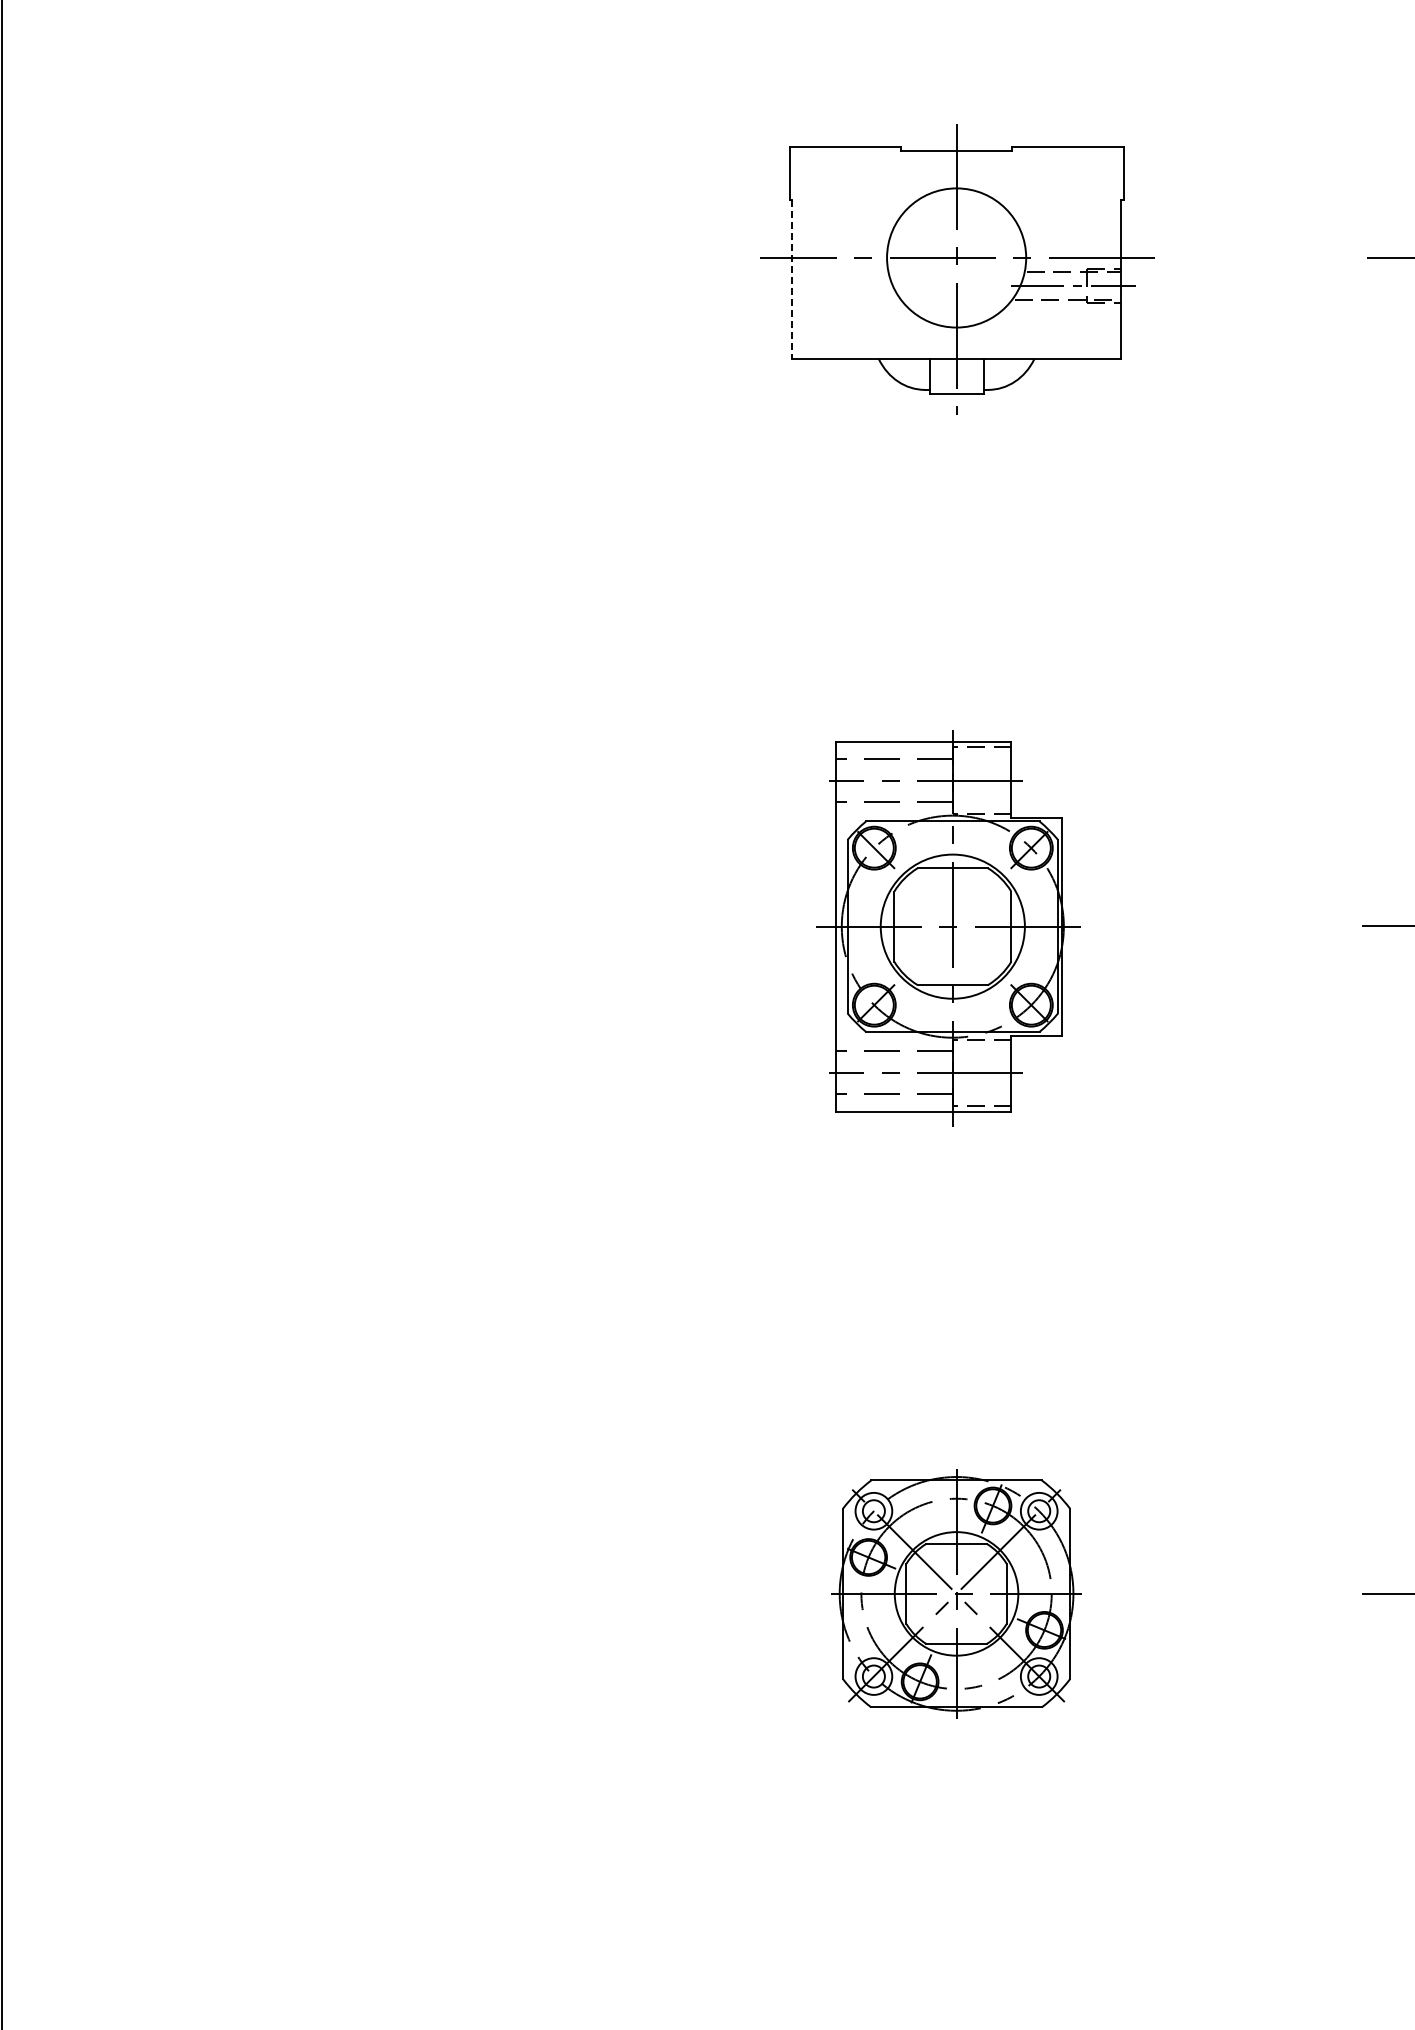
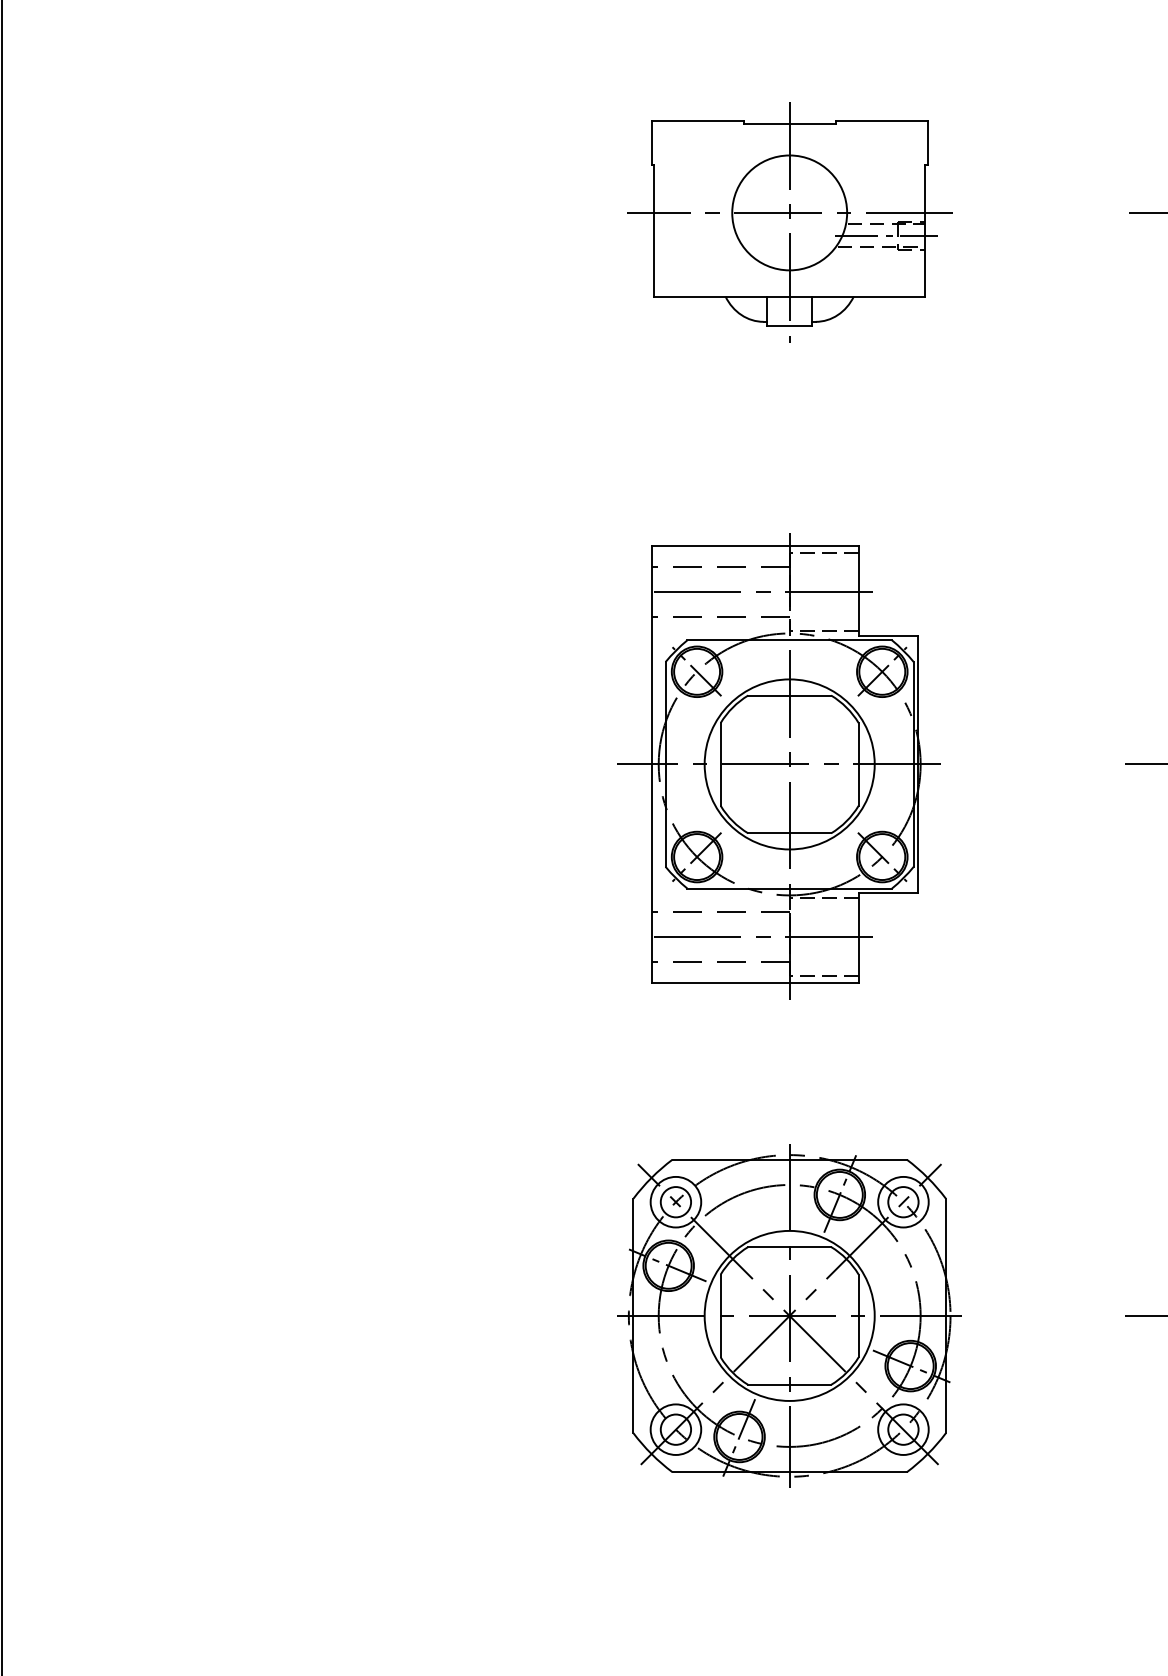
line: (792, 279) -> (654, 230), dashed -> solid
part: (943, 928) -> (778, 766), size x1.43
part: (956, 1593) -> (789, 1315), size x1.67

